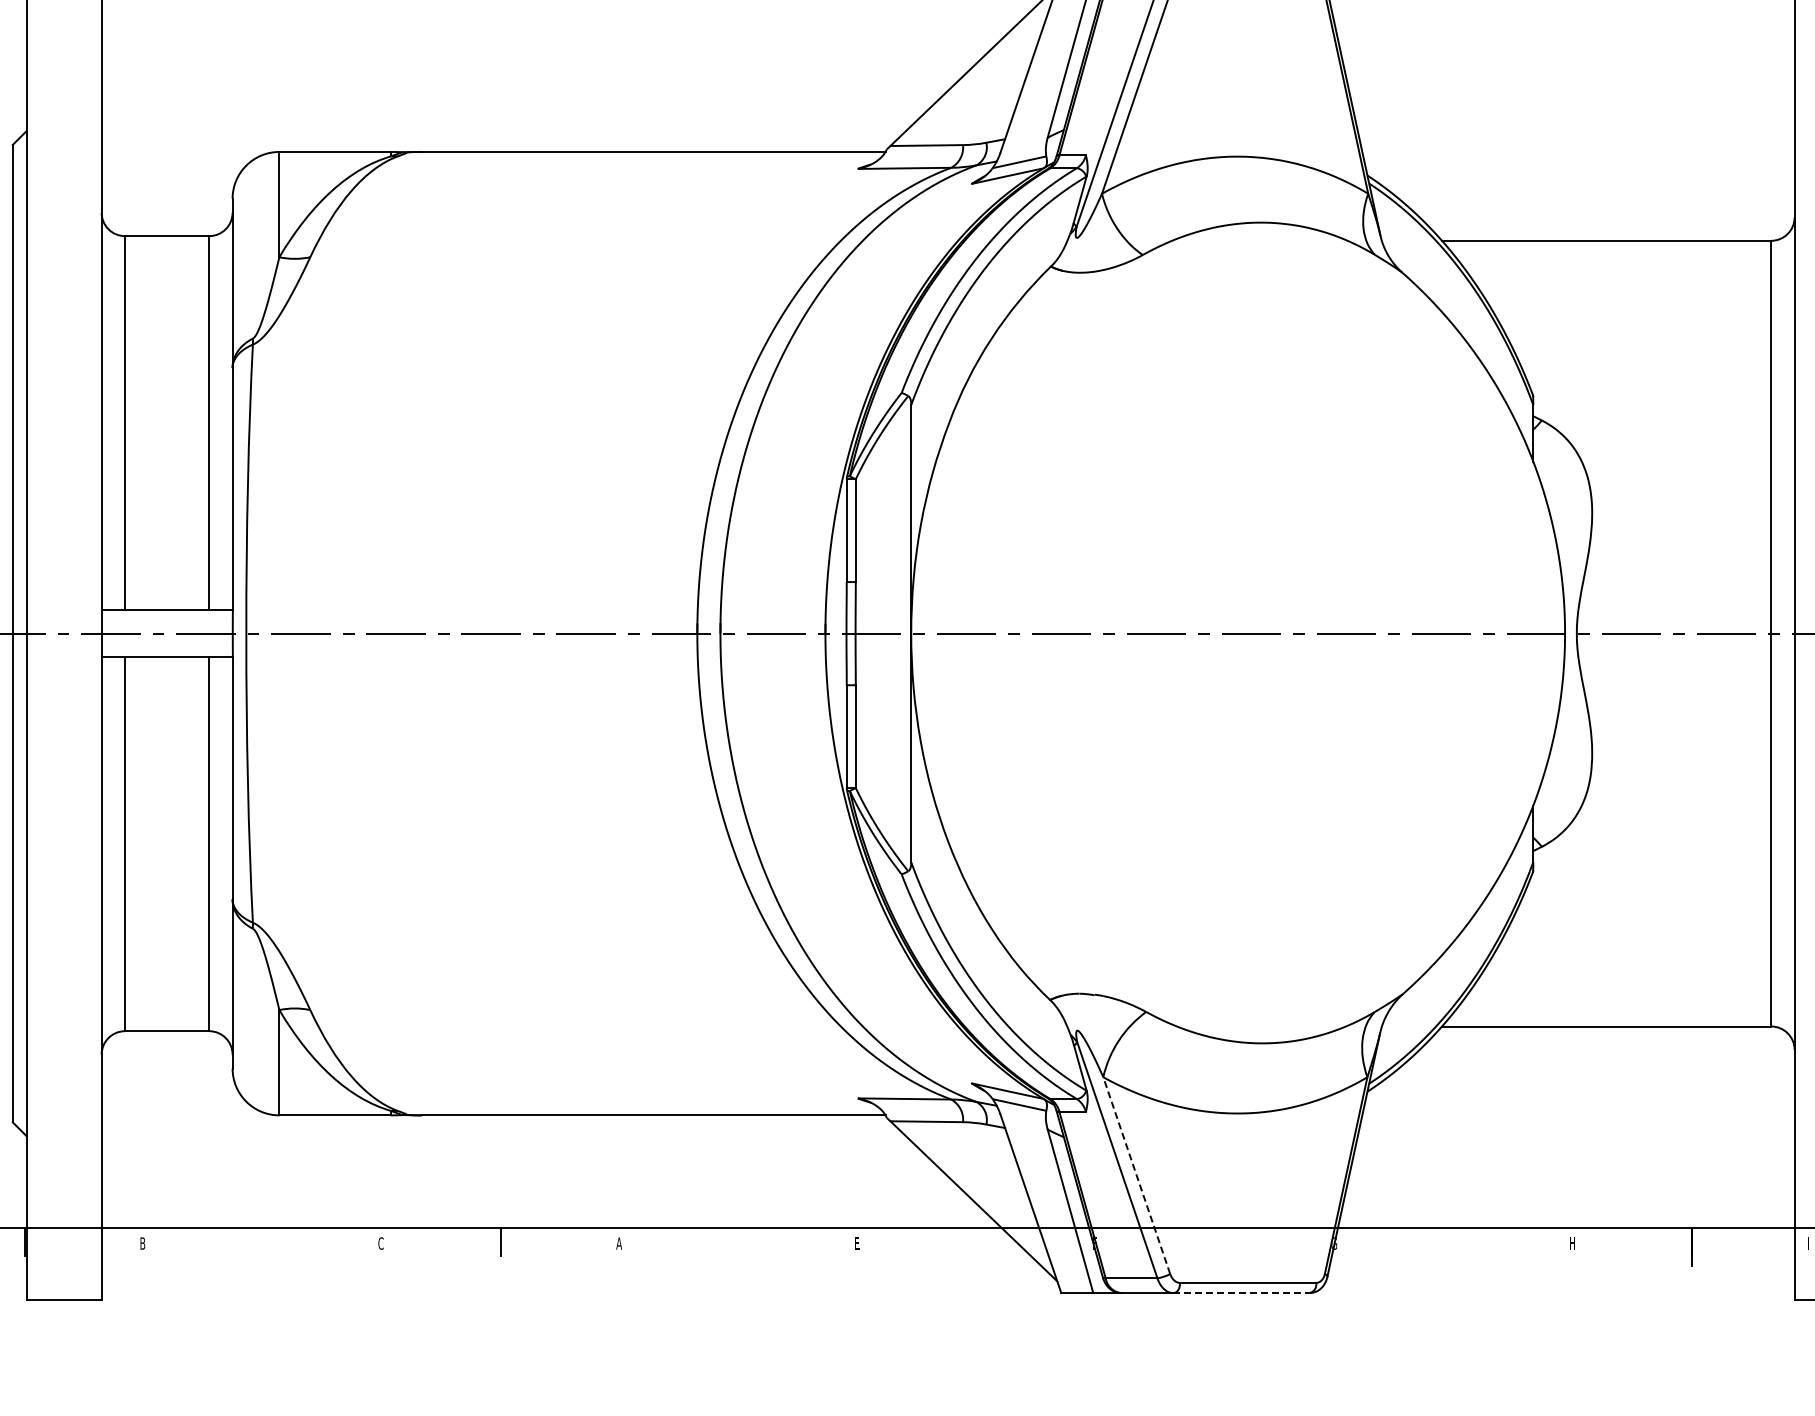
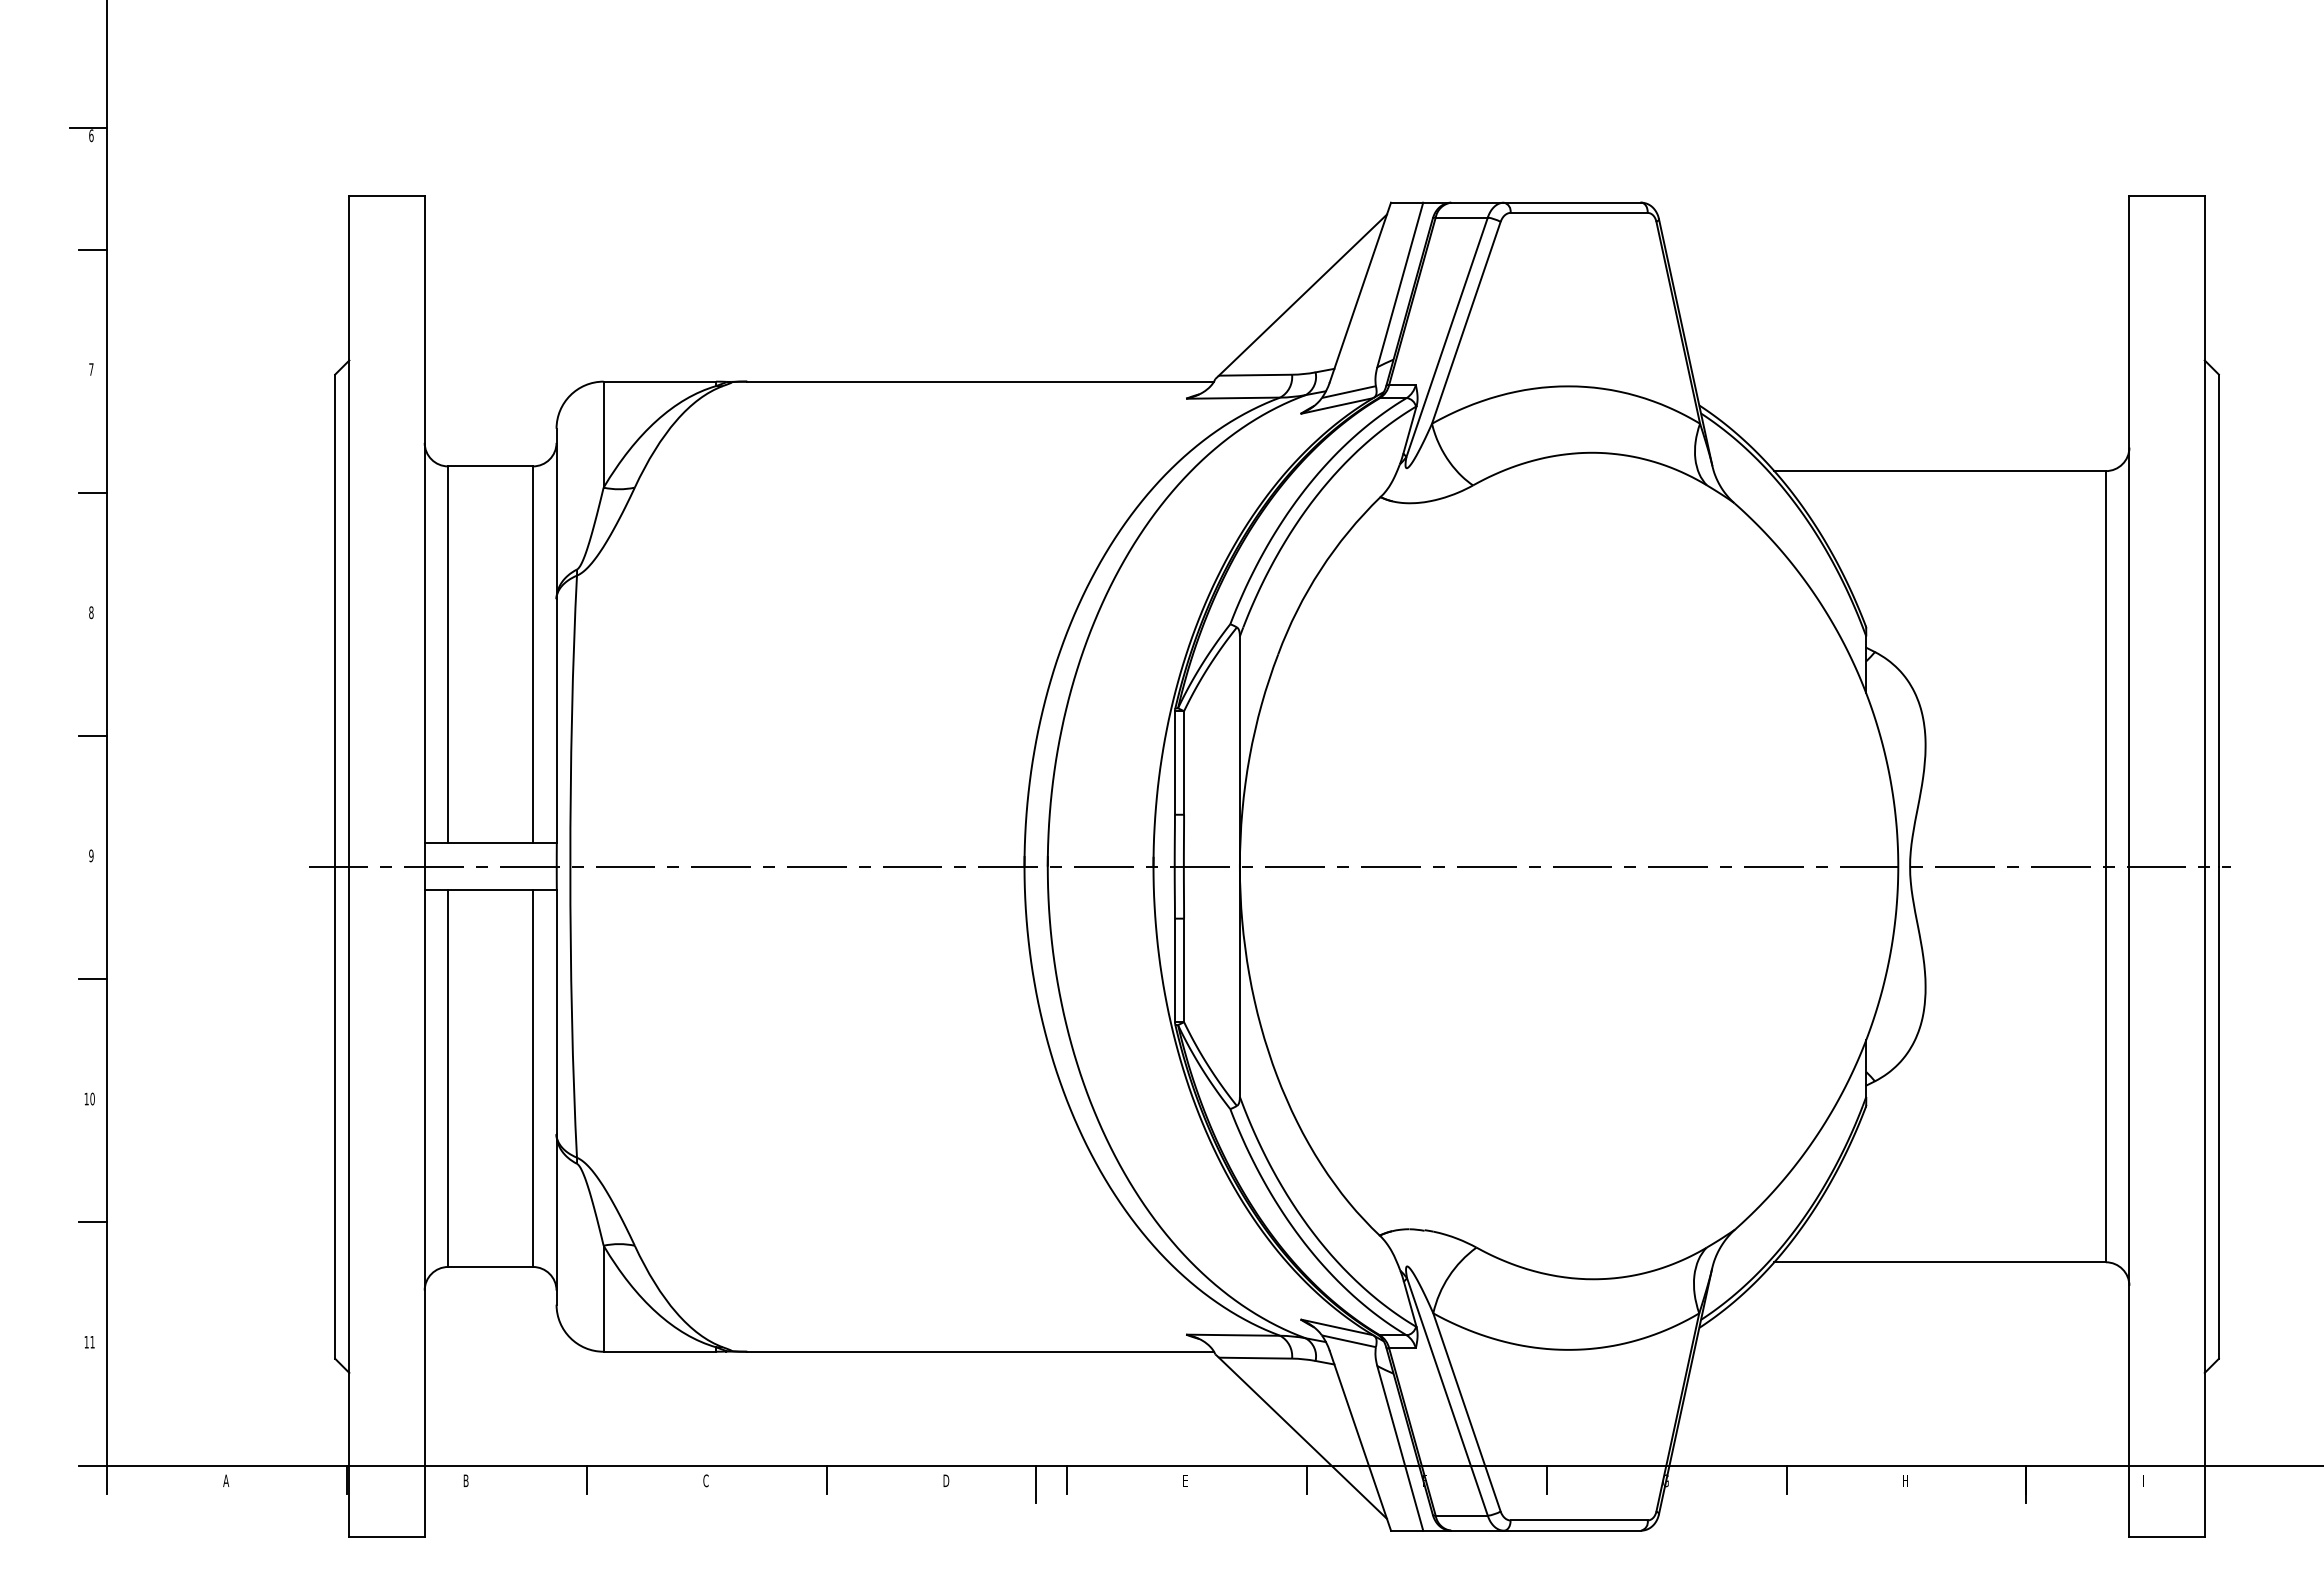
line: (1136, 1175) -> (1466, 1412), dashed -> solid
line: (263, 1242) -> (587, 1479), added
line: (739, 1242) -> (1066, 1479), added
line: (977, 1242) -> (1306, 1479), added
line: (1215, 1242) -> (1546, 1479), added
line: (1454, 1242) -> (1786, 1479), added
text: (618, 1243) -> (945, 1480), A -> D
line: (709, 1247) -> (1036, 1484), added
line: (1241, 1292) -> (1572, 1530), dashed -> solid

